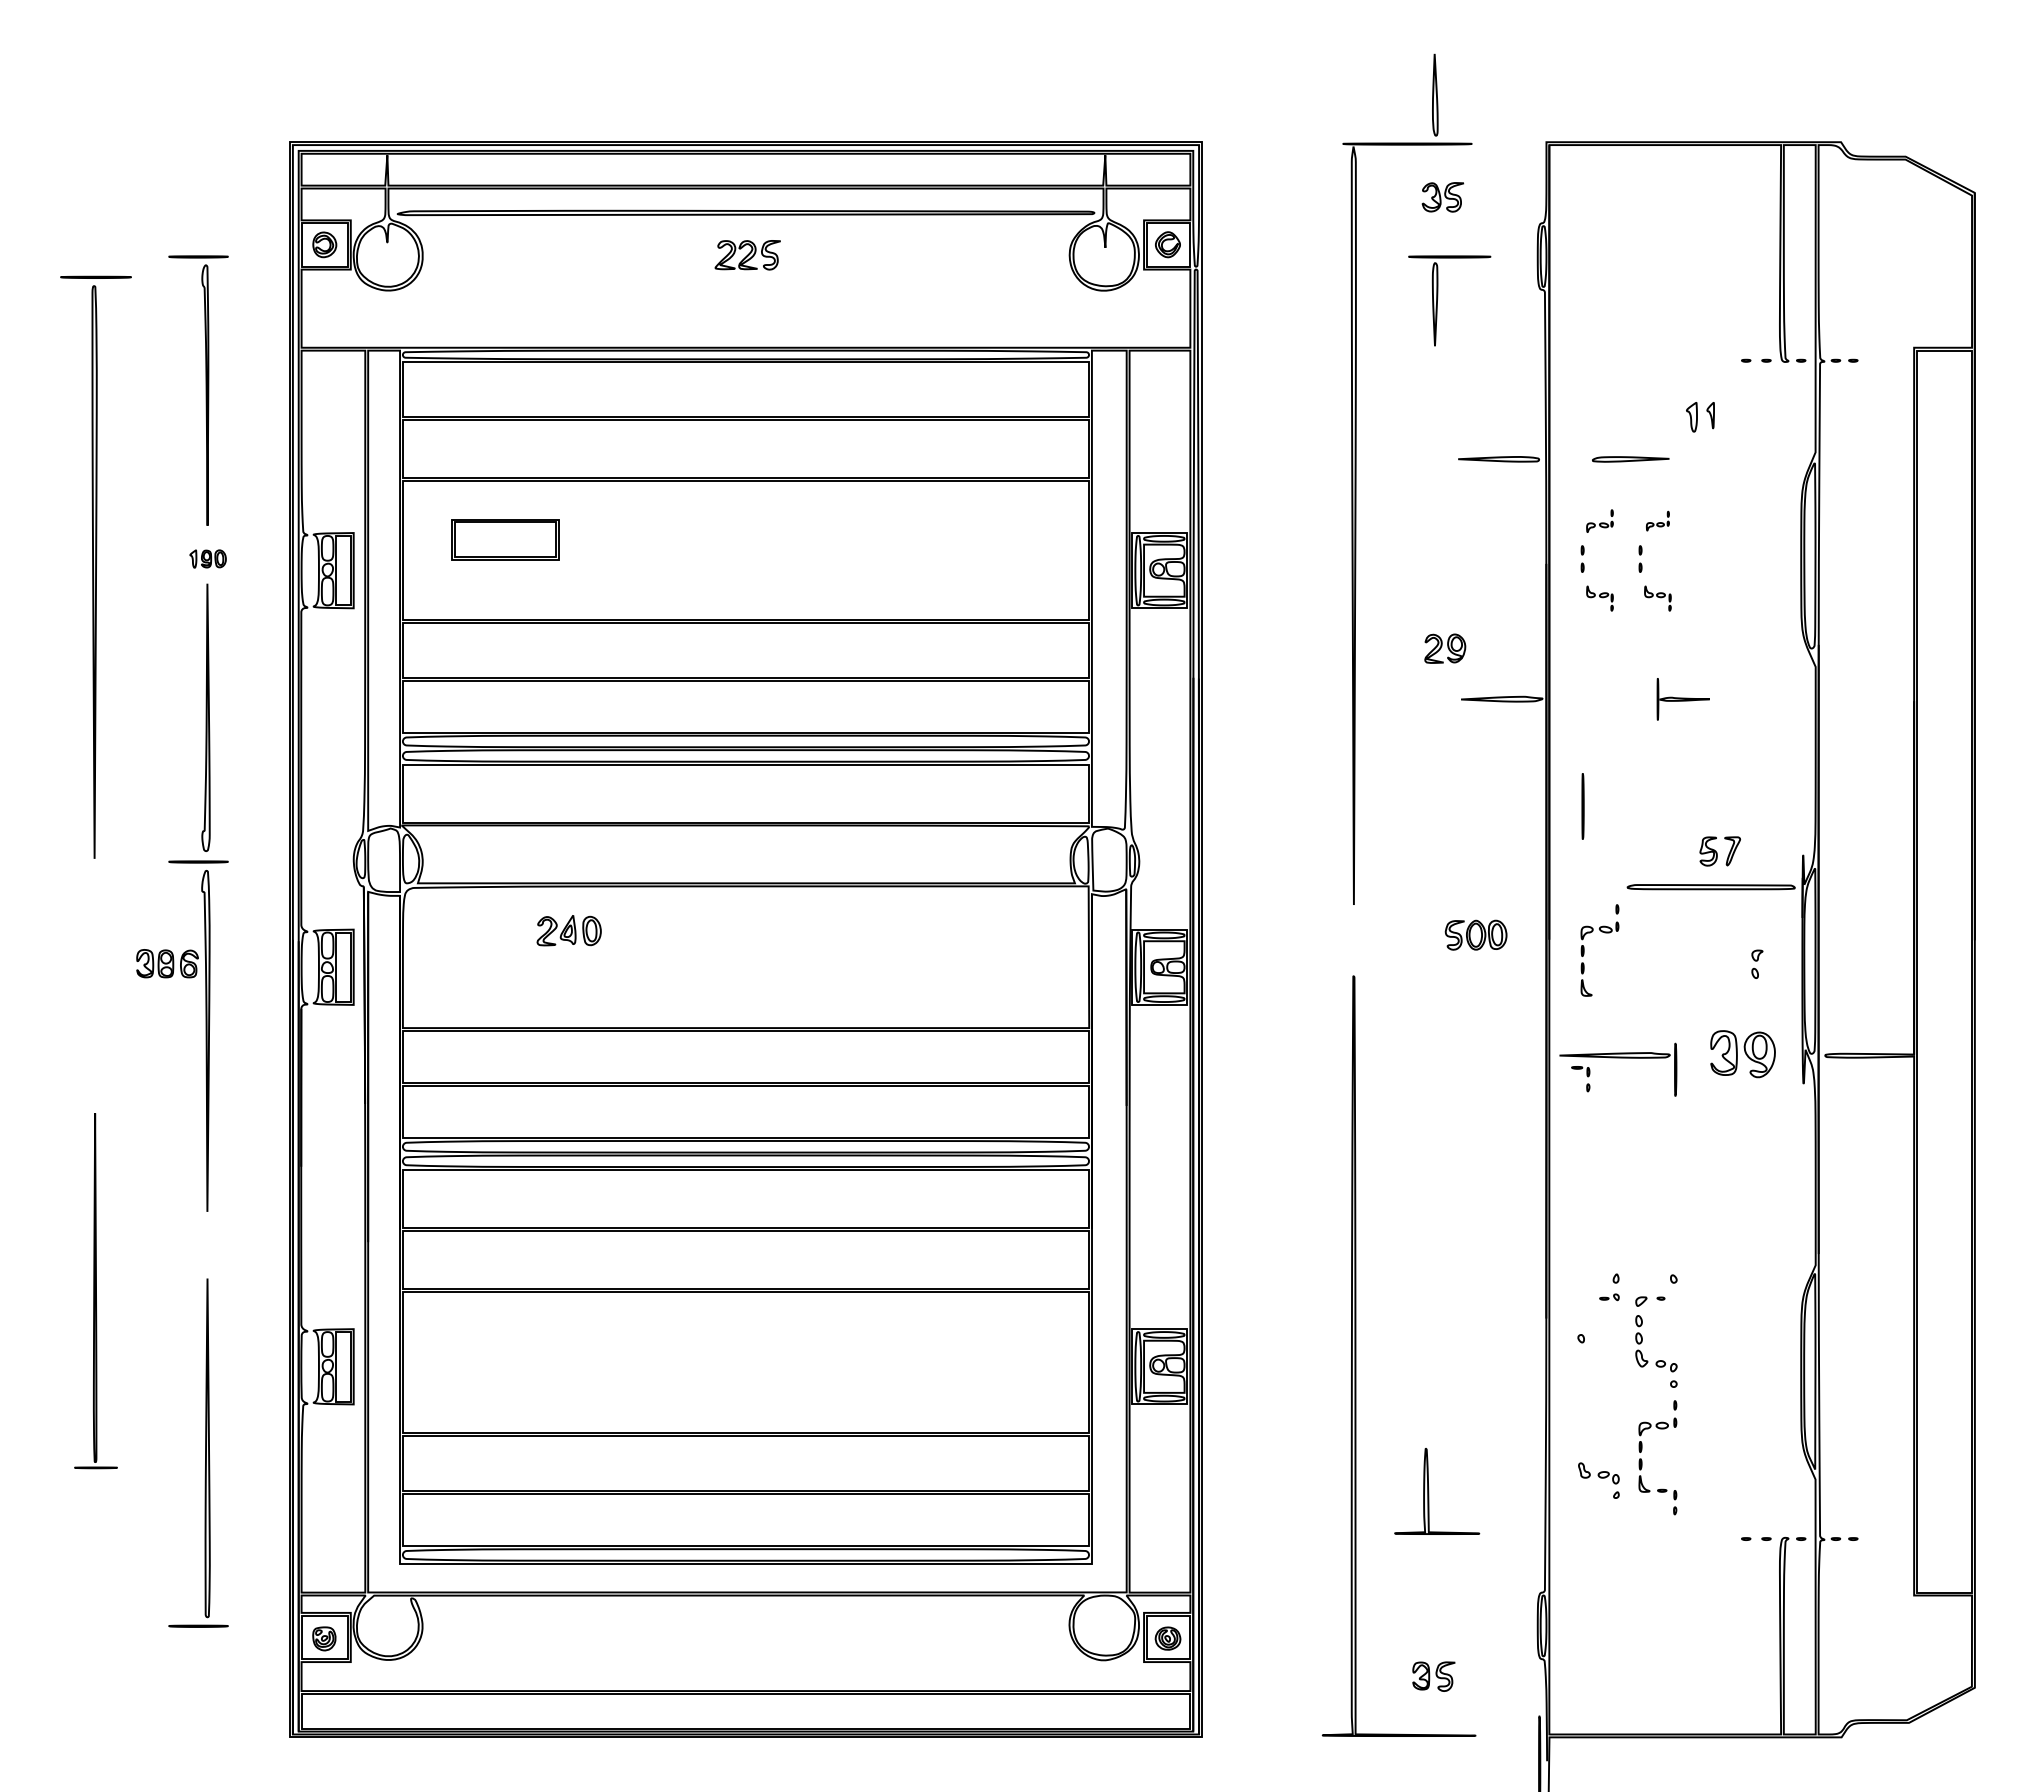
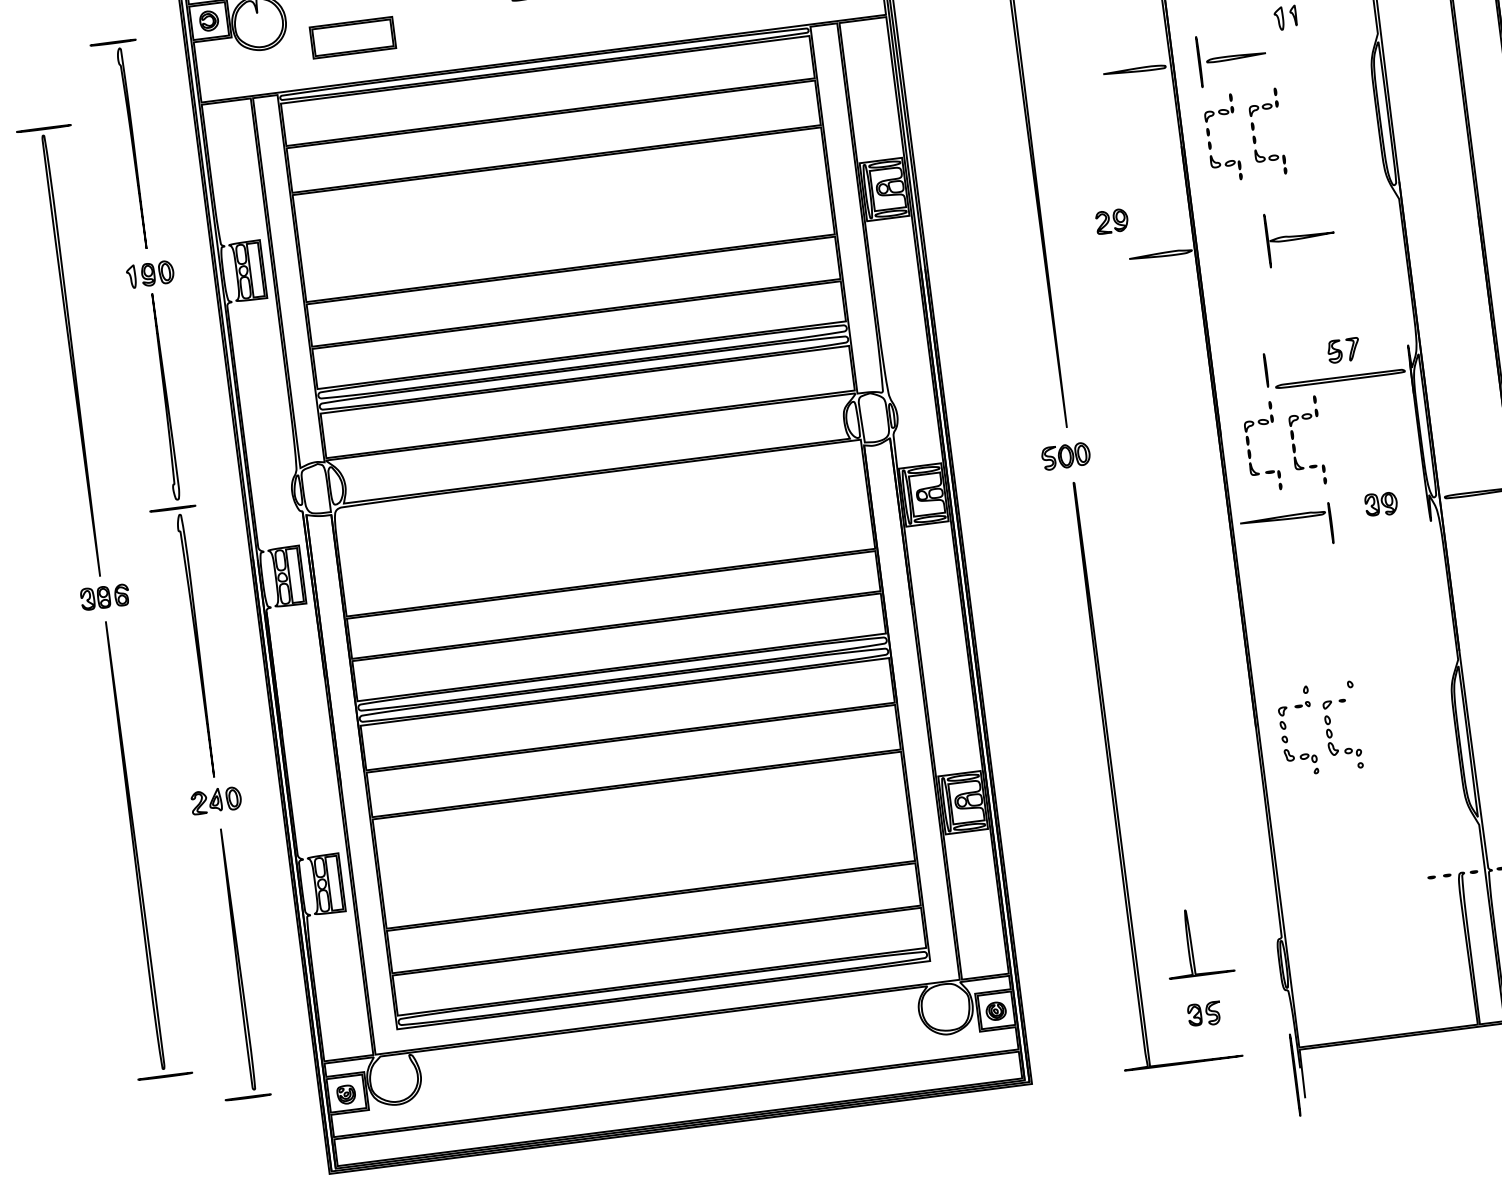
part: (1599, 520) -> (1218, 107), size x1.43
part: (1657, 520) -> (1262, 101), size x1.67
part: (505, 539) -> (352, 37), moved
part: (207, 558) -> (149, 274), size x1.67
part: (95, 566) -> (72, 351), moved
part: (1599, 598) -> (1225, 167), size x1.43
part: (1657, 598) -> (1270, 161), size x1.43
part: (1683, 699) -> (1300, 237), size x1.67
line: (1582, 806) -> (1199, 62), moved
line: (1617, 864) -> (1265, 370), added
part: (568, 930) -> (215, 800), moved
part: (1475, 934) -> (1065, 455), moved
part: (167, 963) -> (105, 596), moved
part: (1757, 963) -> (1283, 717), moved
part: (1742, 1053) -> (1380, 503), size x0.62
part: (1586, 1075) -> (1278, 477), moved
part: (95, 1290) -> (135, 848), size x1.67
part: (1642, 1460) -> (1295, 445), moved
part: (1598, 1480) -> (1301, 761), moved
part: (1429, 1491) -> (1192, 943), moved

